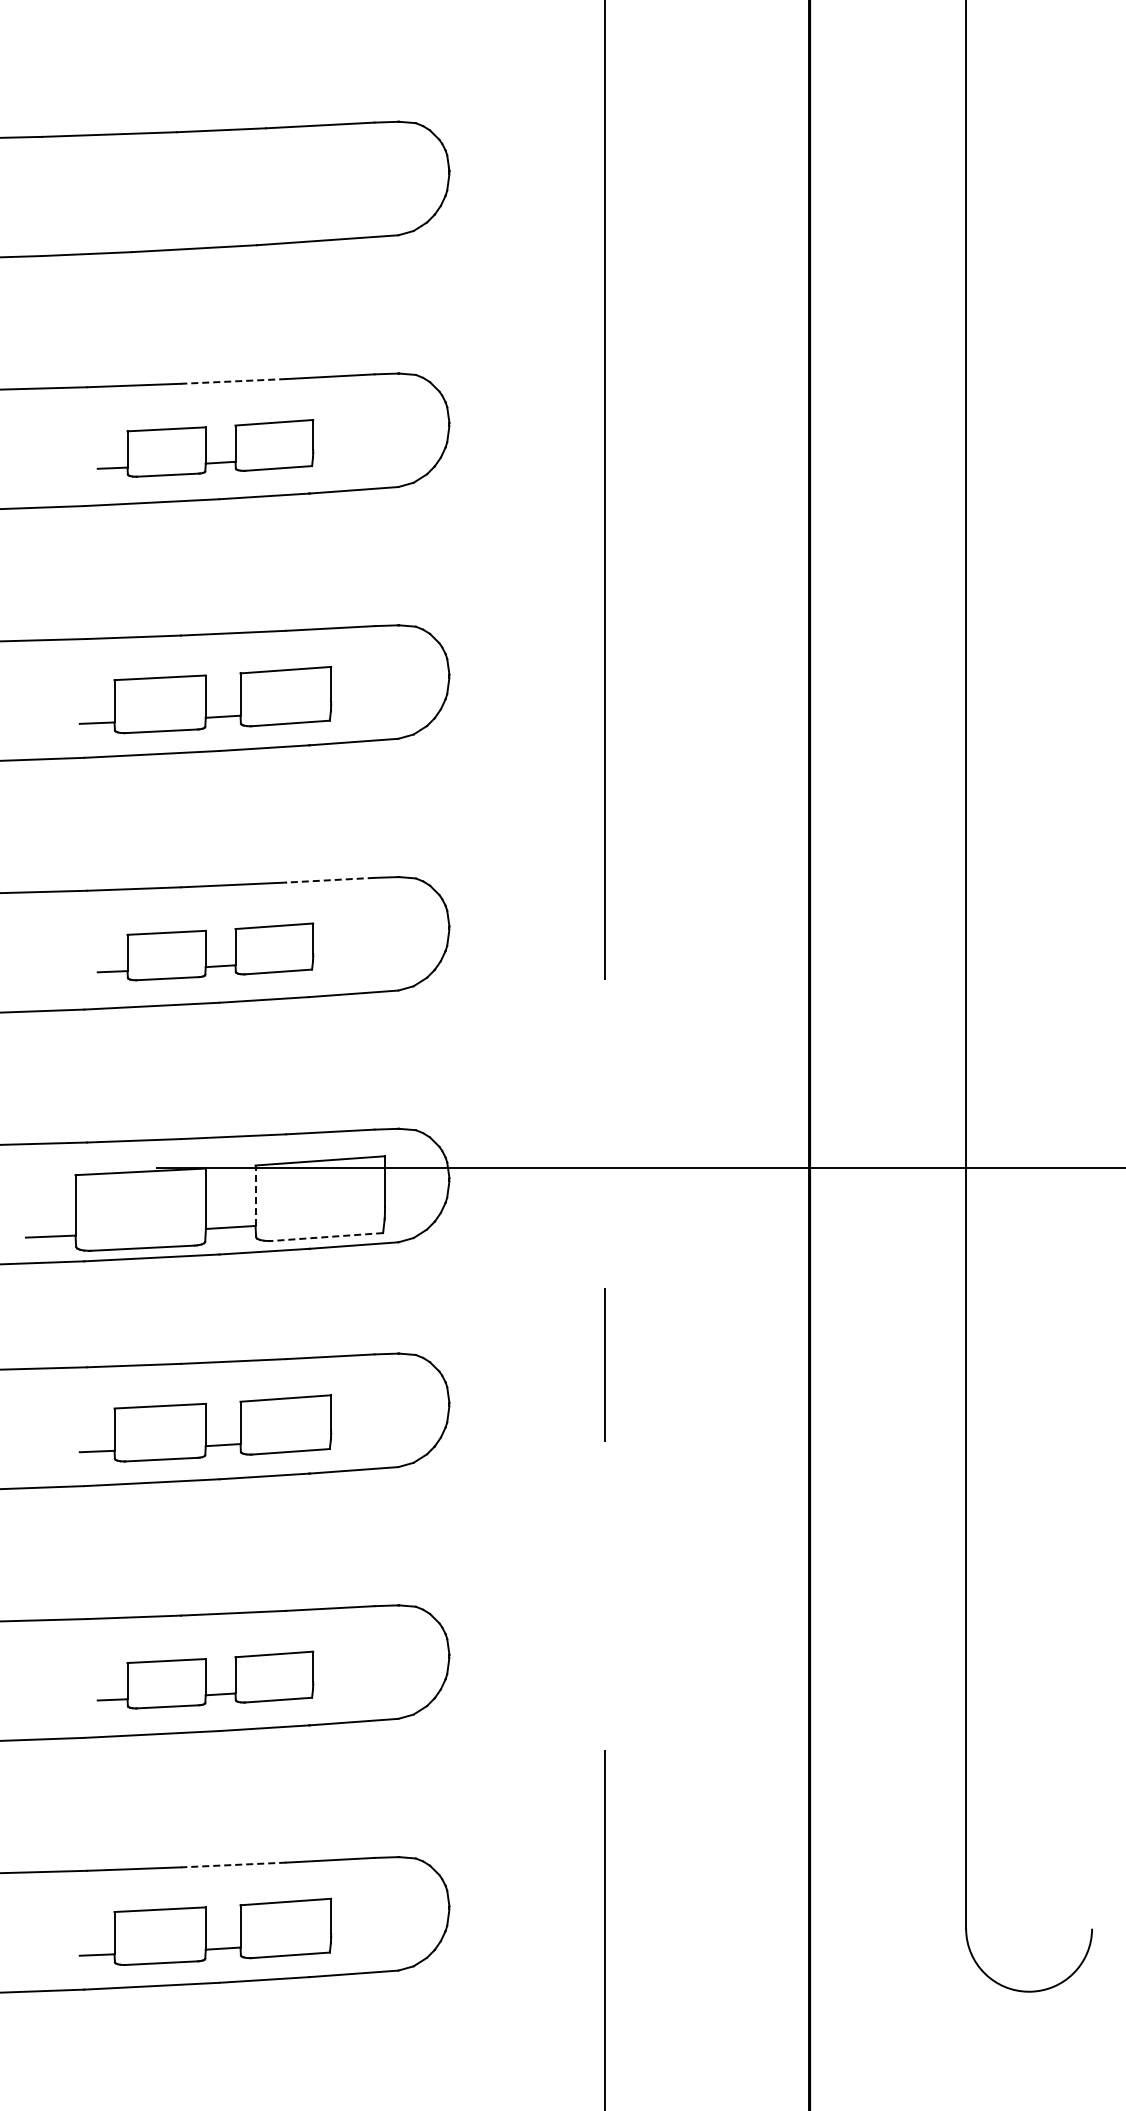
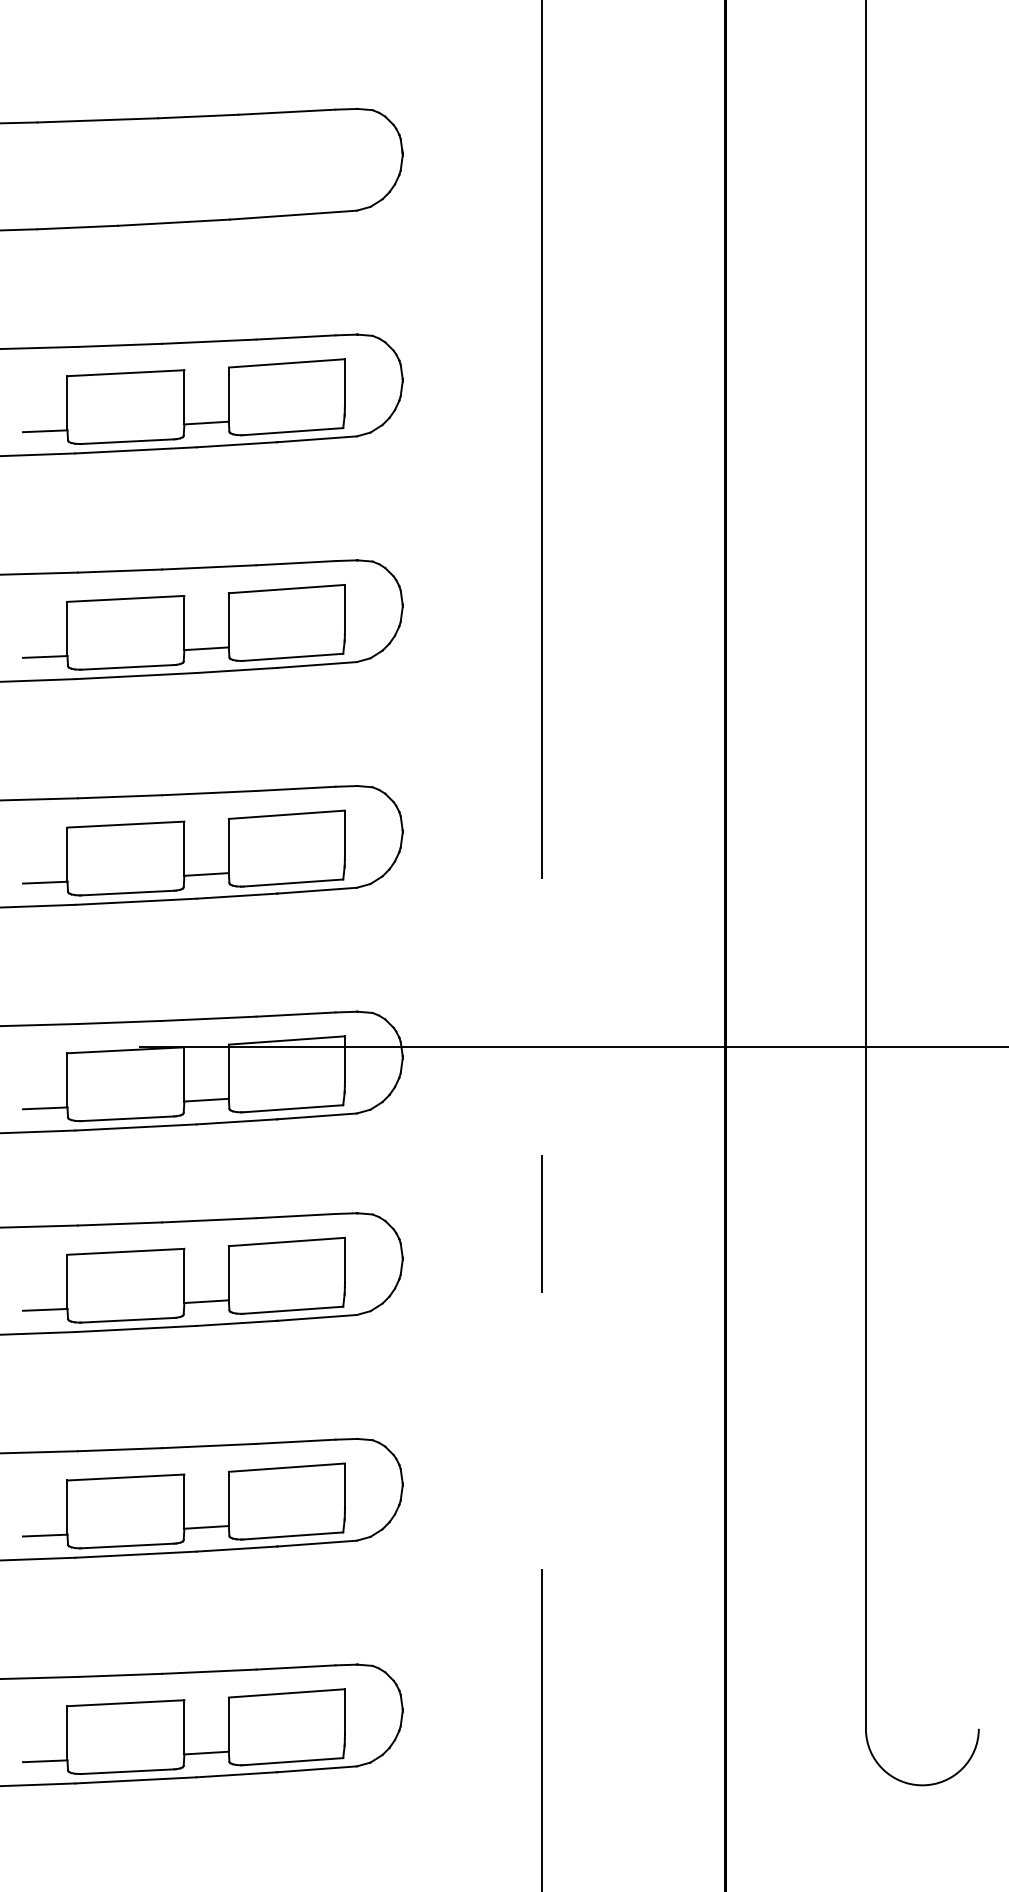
line: (233, 381) -> (209, 341), dashed -> solid
part: (205, 448) -> (184, 401), size x1.67
part: (205, 699) -> (184, 626), size x1.43
line: (329, 880) -> (295, 789), dashed -> solid
part: (205, 951) -> (184, 852), size x1.67
line: (255, 1195) -> (228, 1071), dashed -> solid
line: (327, 1237) -> (293, 1109), dashed -> solid
part: (205, 1428) -> (184, 1280), size x1.43
part: (205, 1679) -> (184, 1505), size x1.67
line: (233, 1864) -> (209, 1671), dashed -> solid
part: (205, 1931) -> (184, 1731), size x1.43

